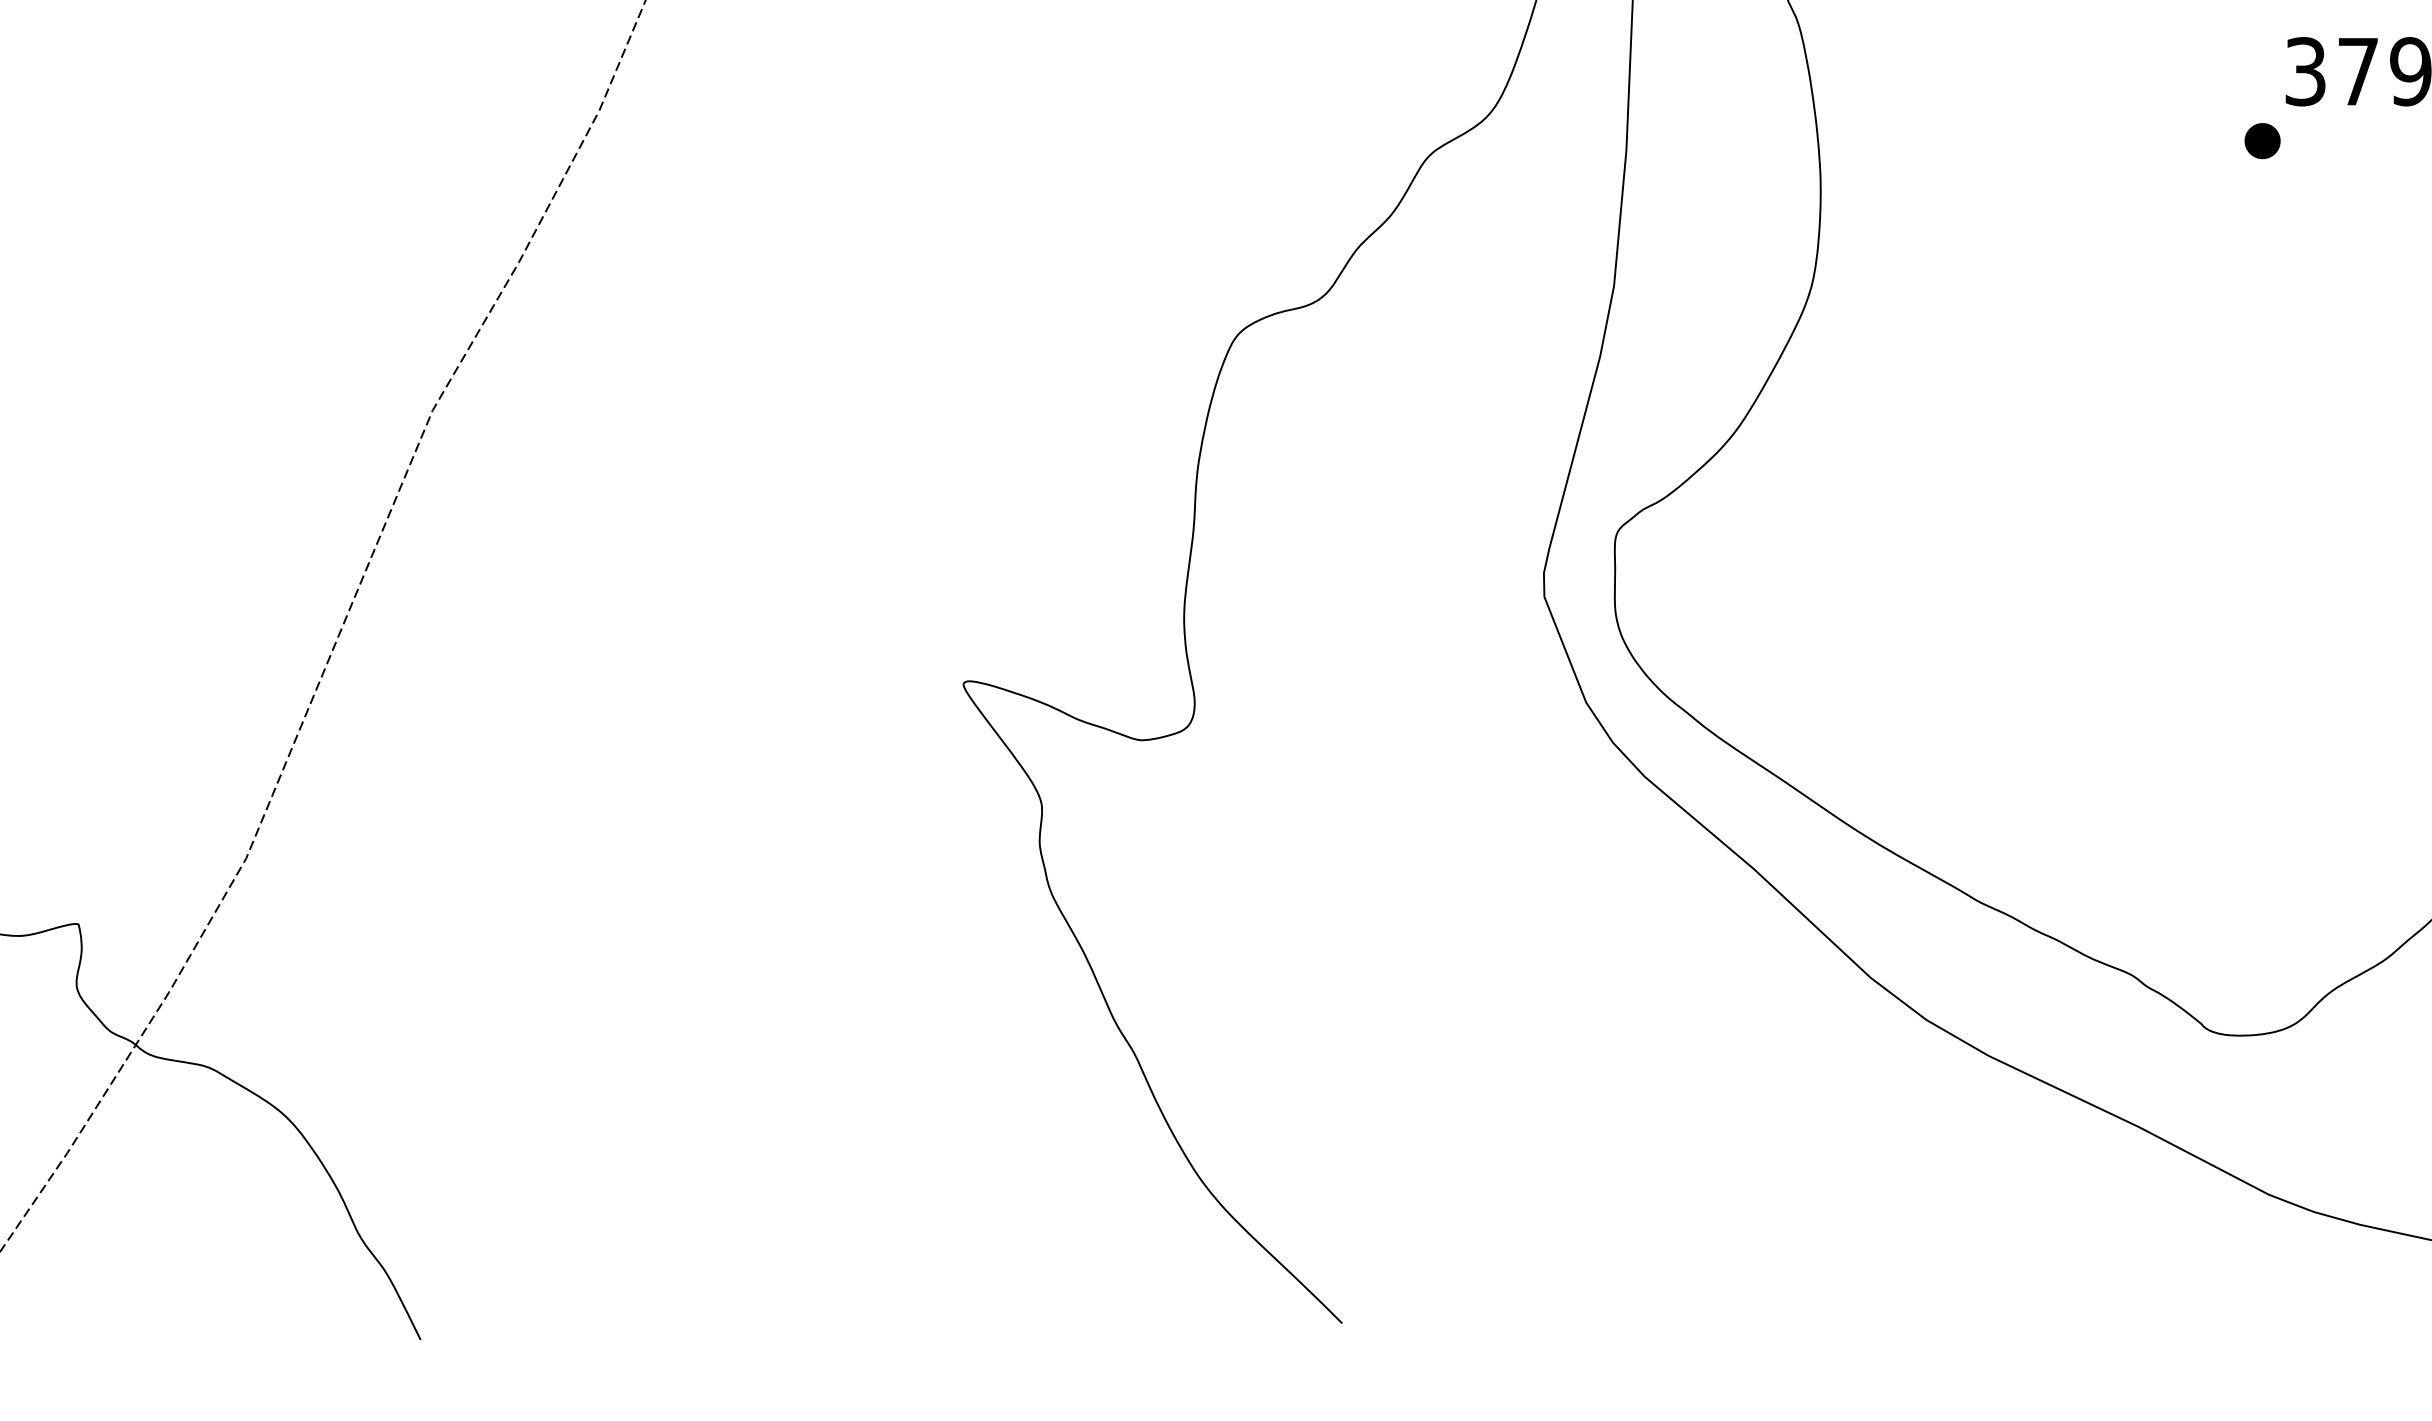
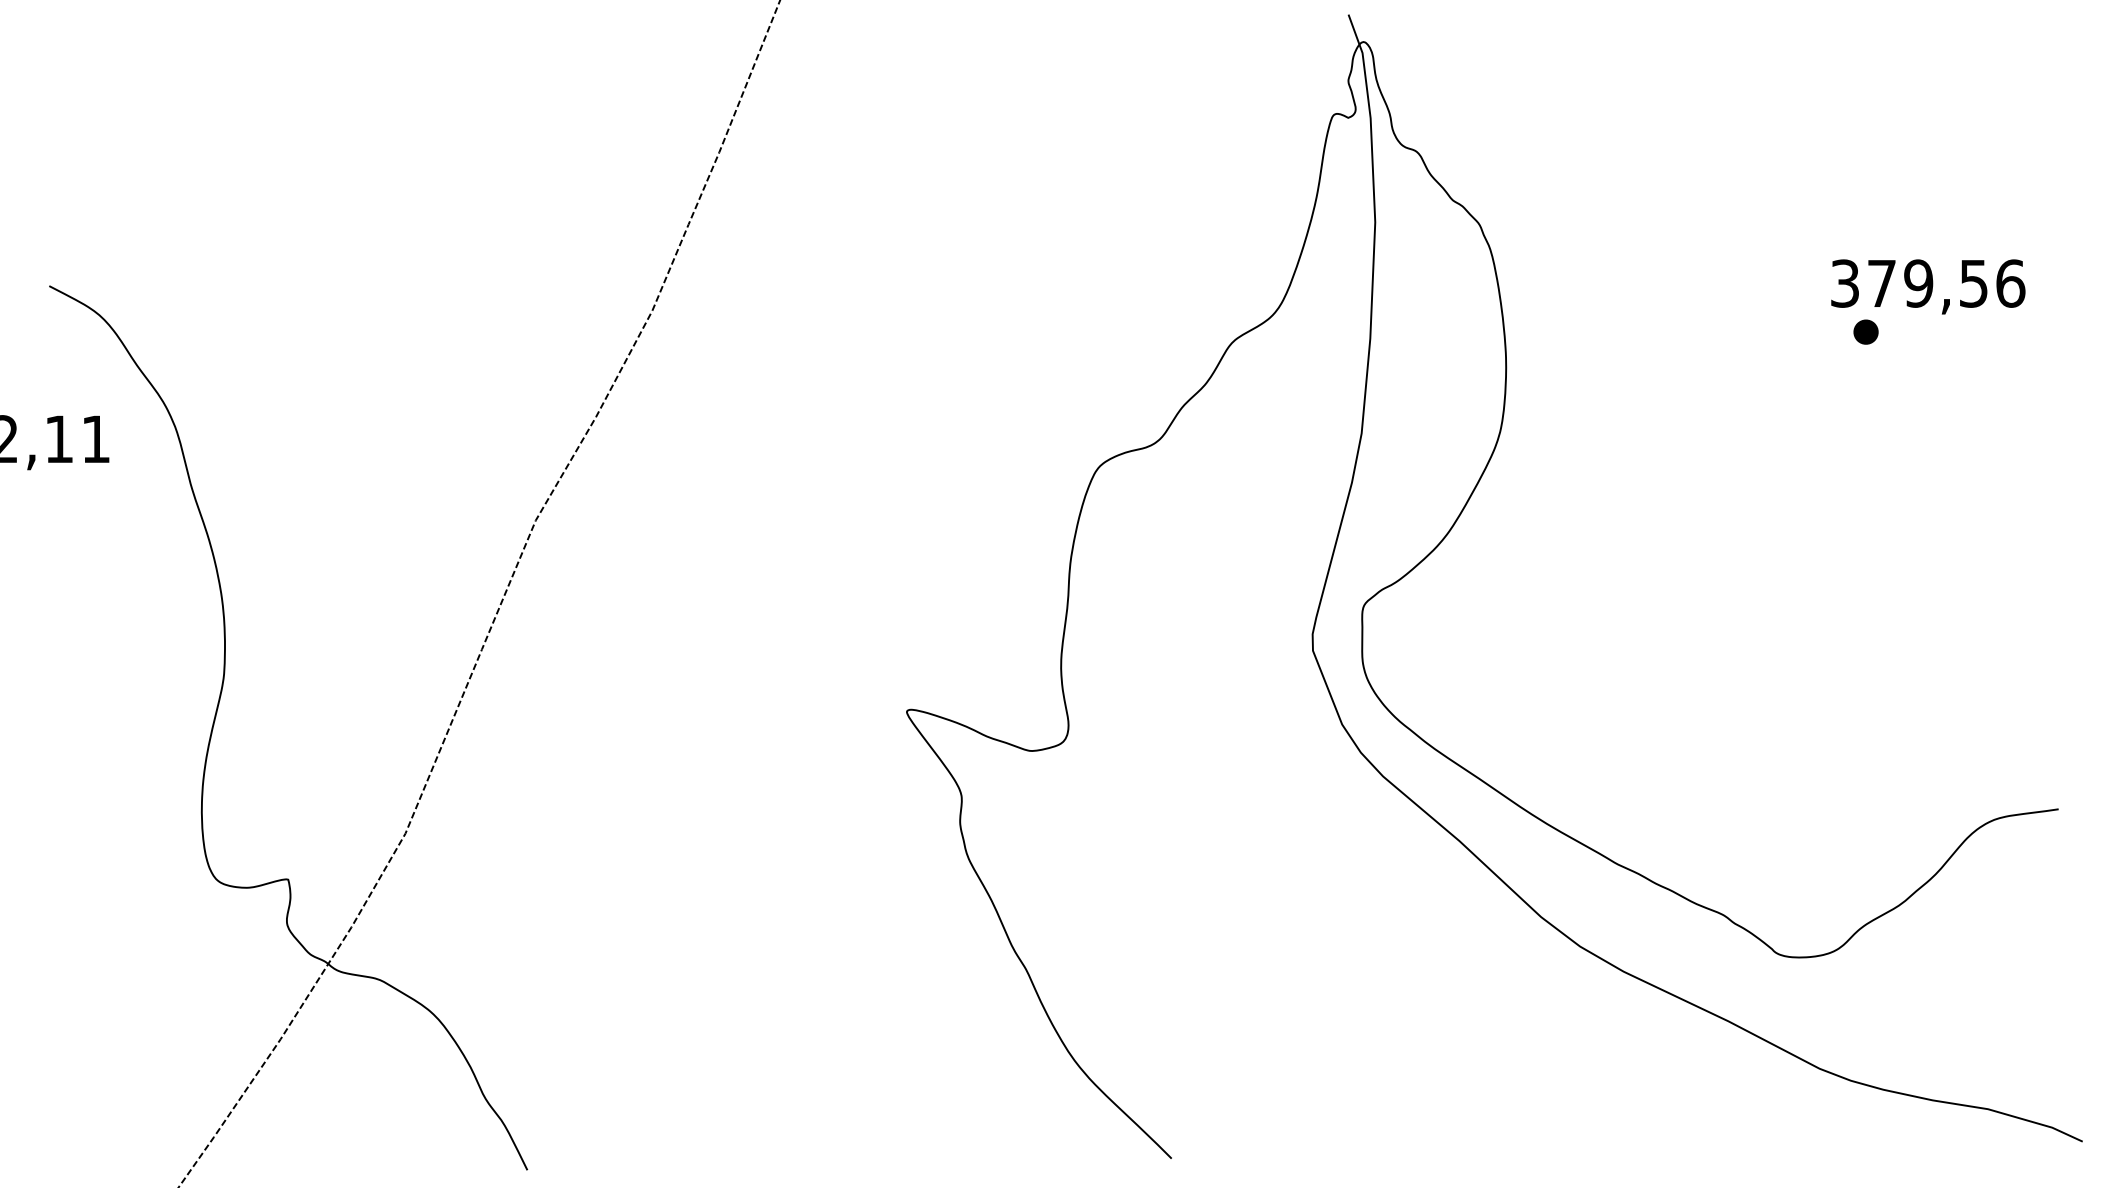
part: (2261, 140) -> (1865, 331), moved

